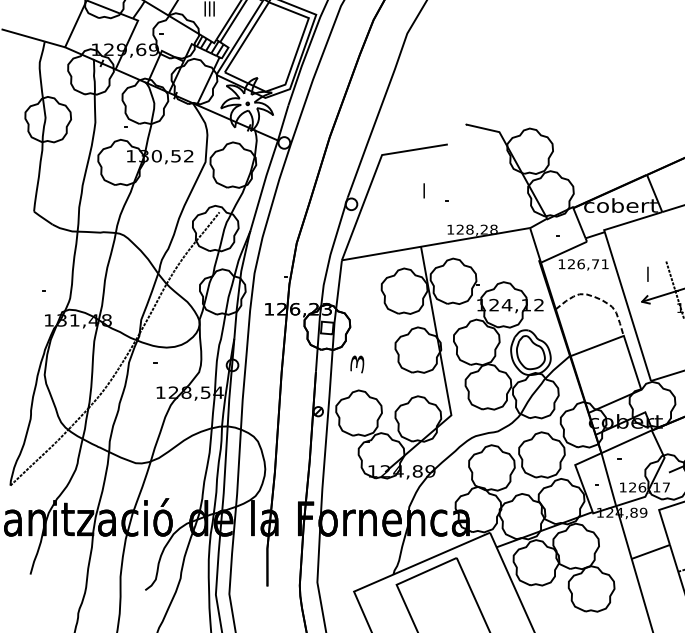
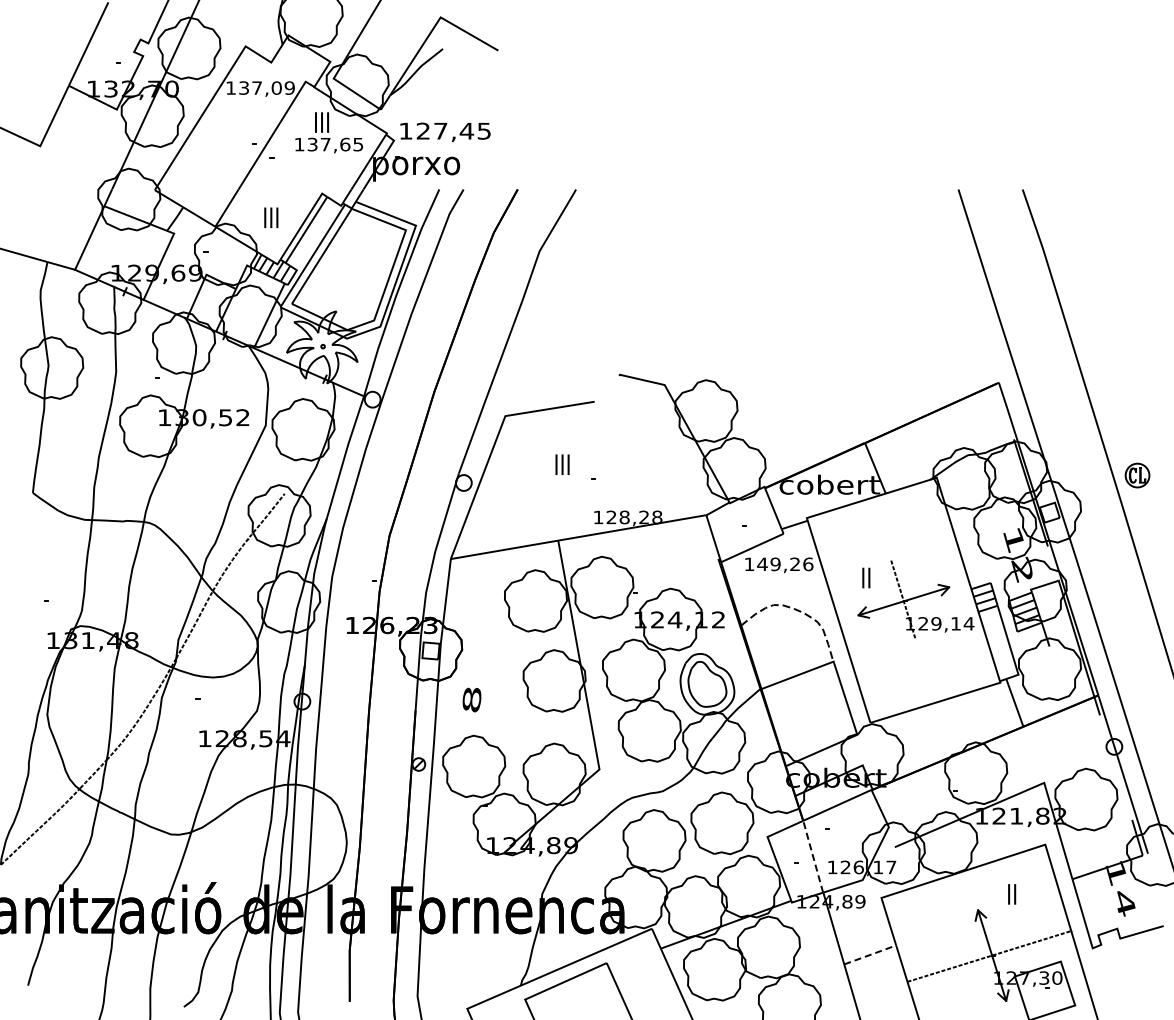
text: (424, 190) -> (562, 464), I -> III
text: (588, 264) -> (785, 564), 126,71 -> 149,26
text: (648, 273) -> (866, 577), I -> II
text: (357, 363) -> (471, 699), 3 -> 8
line: (609, 479) -> (813, 856), solid -> dashed
line: (651, 551) -> (870, 954), solid -> dashed

